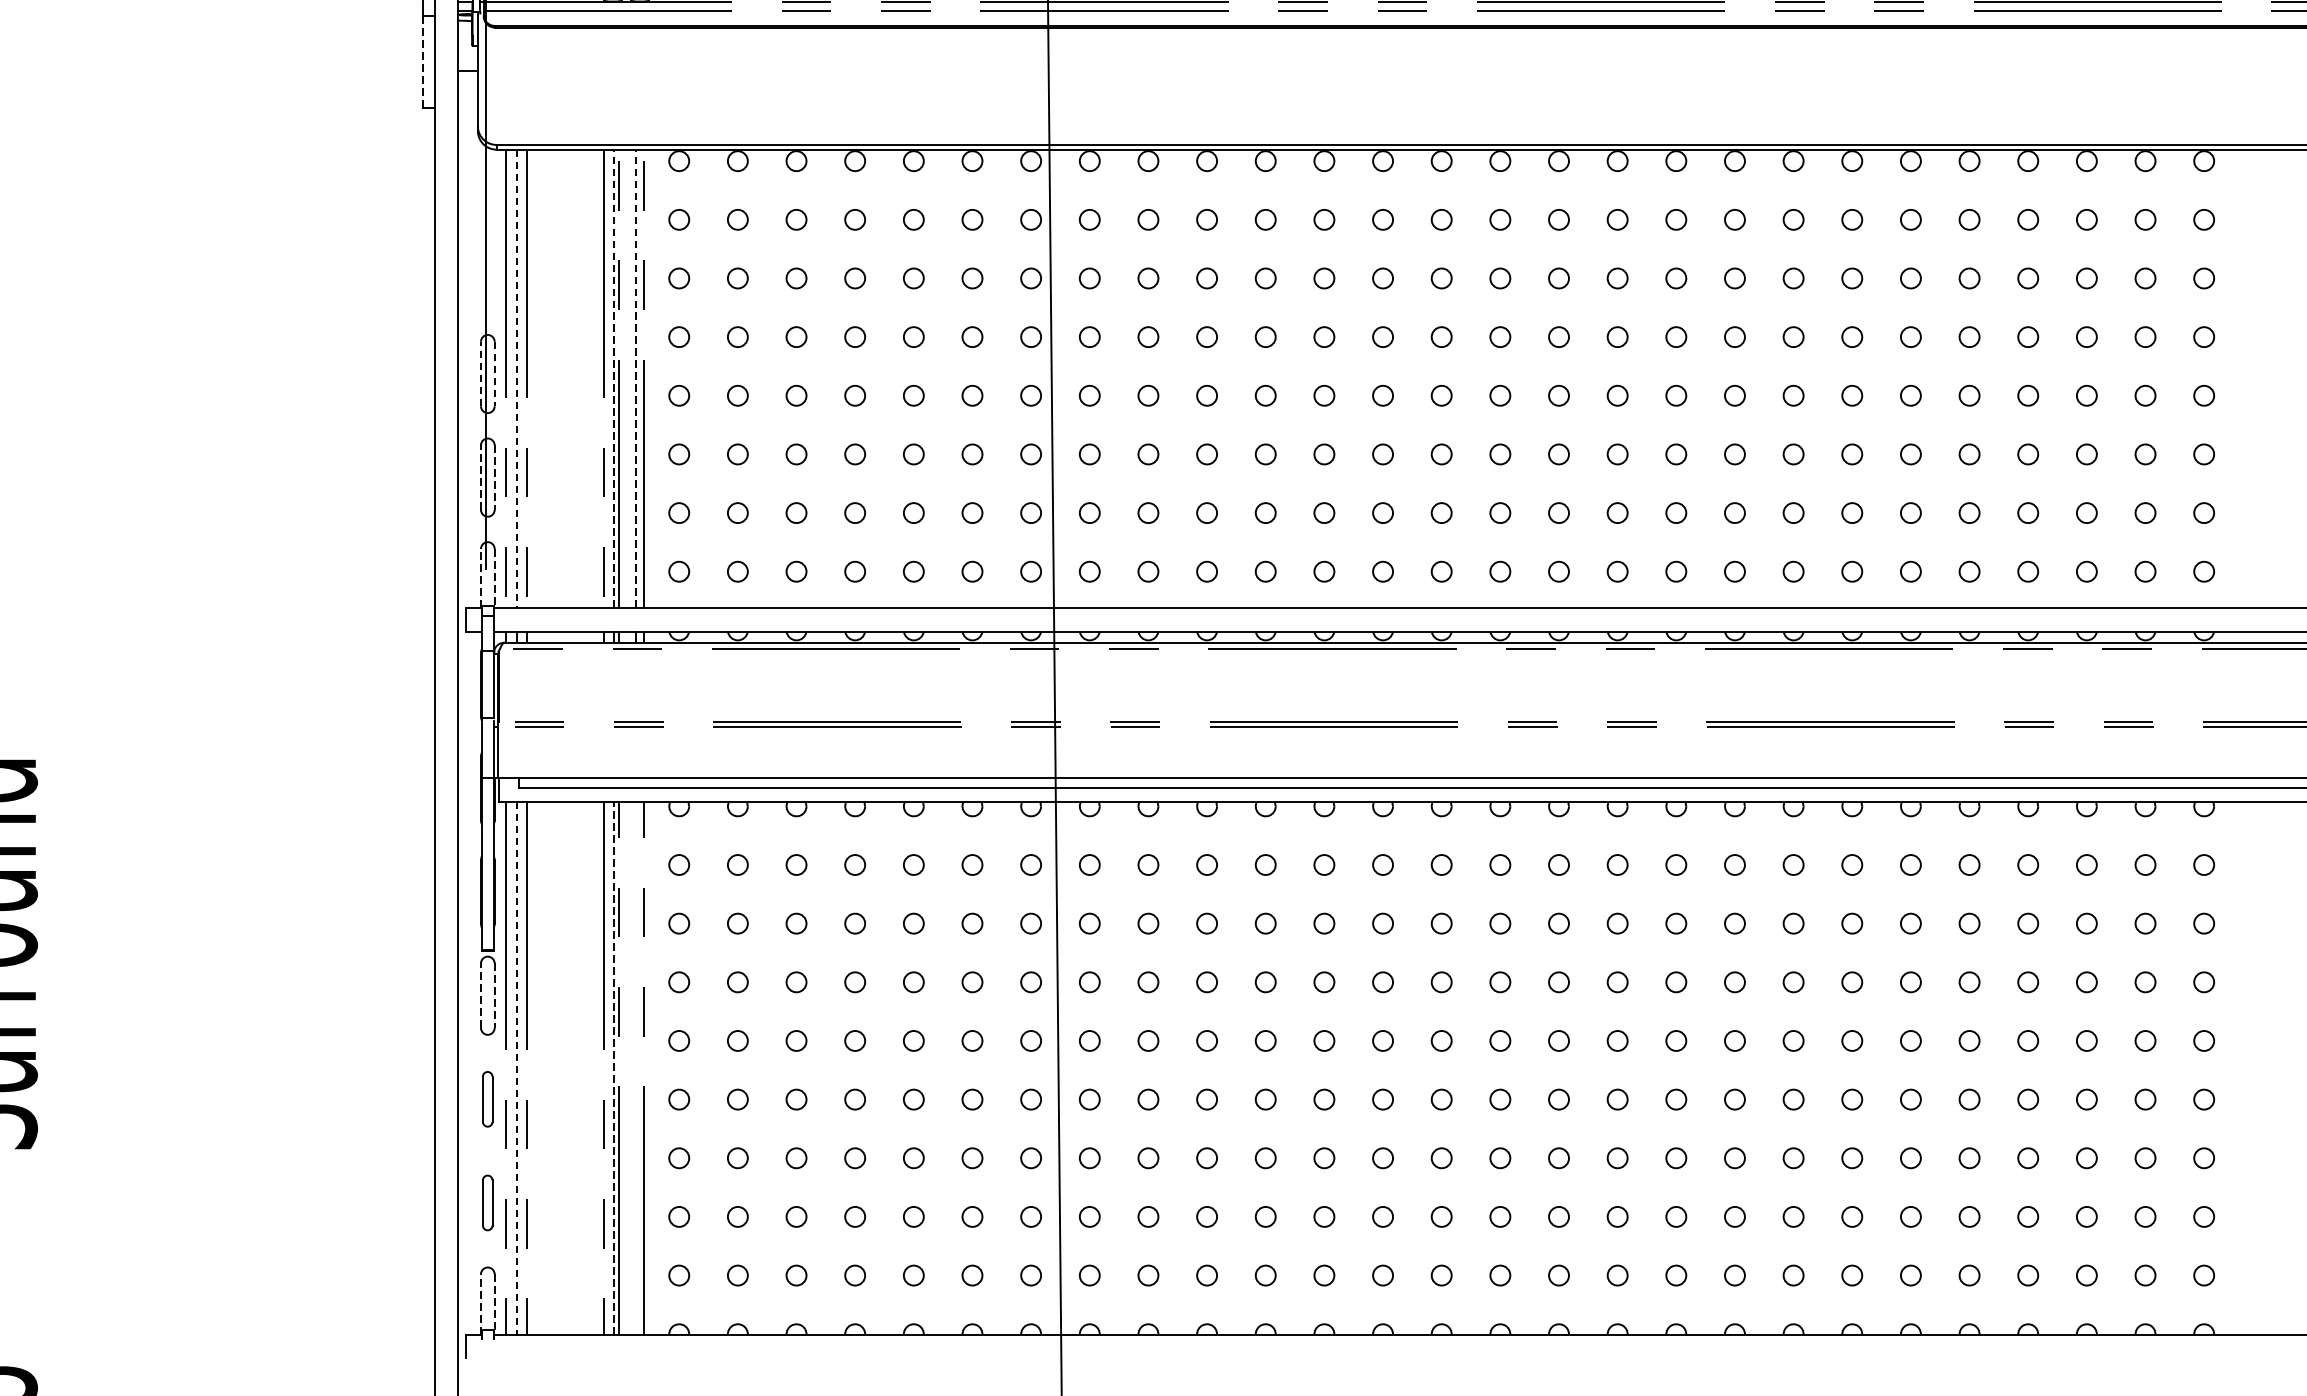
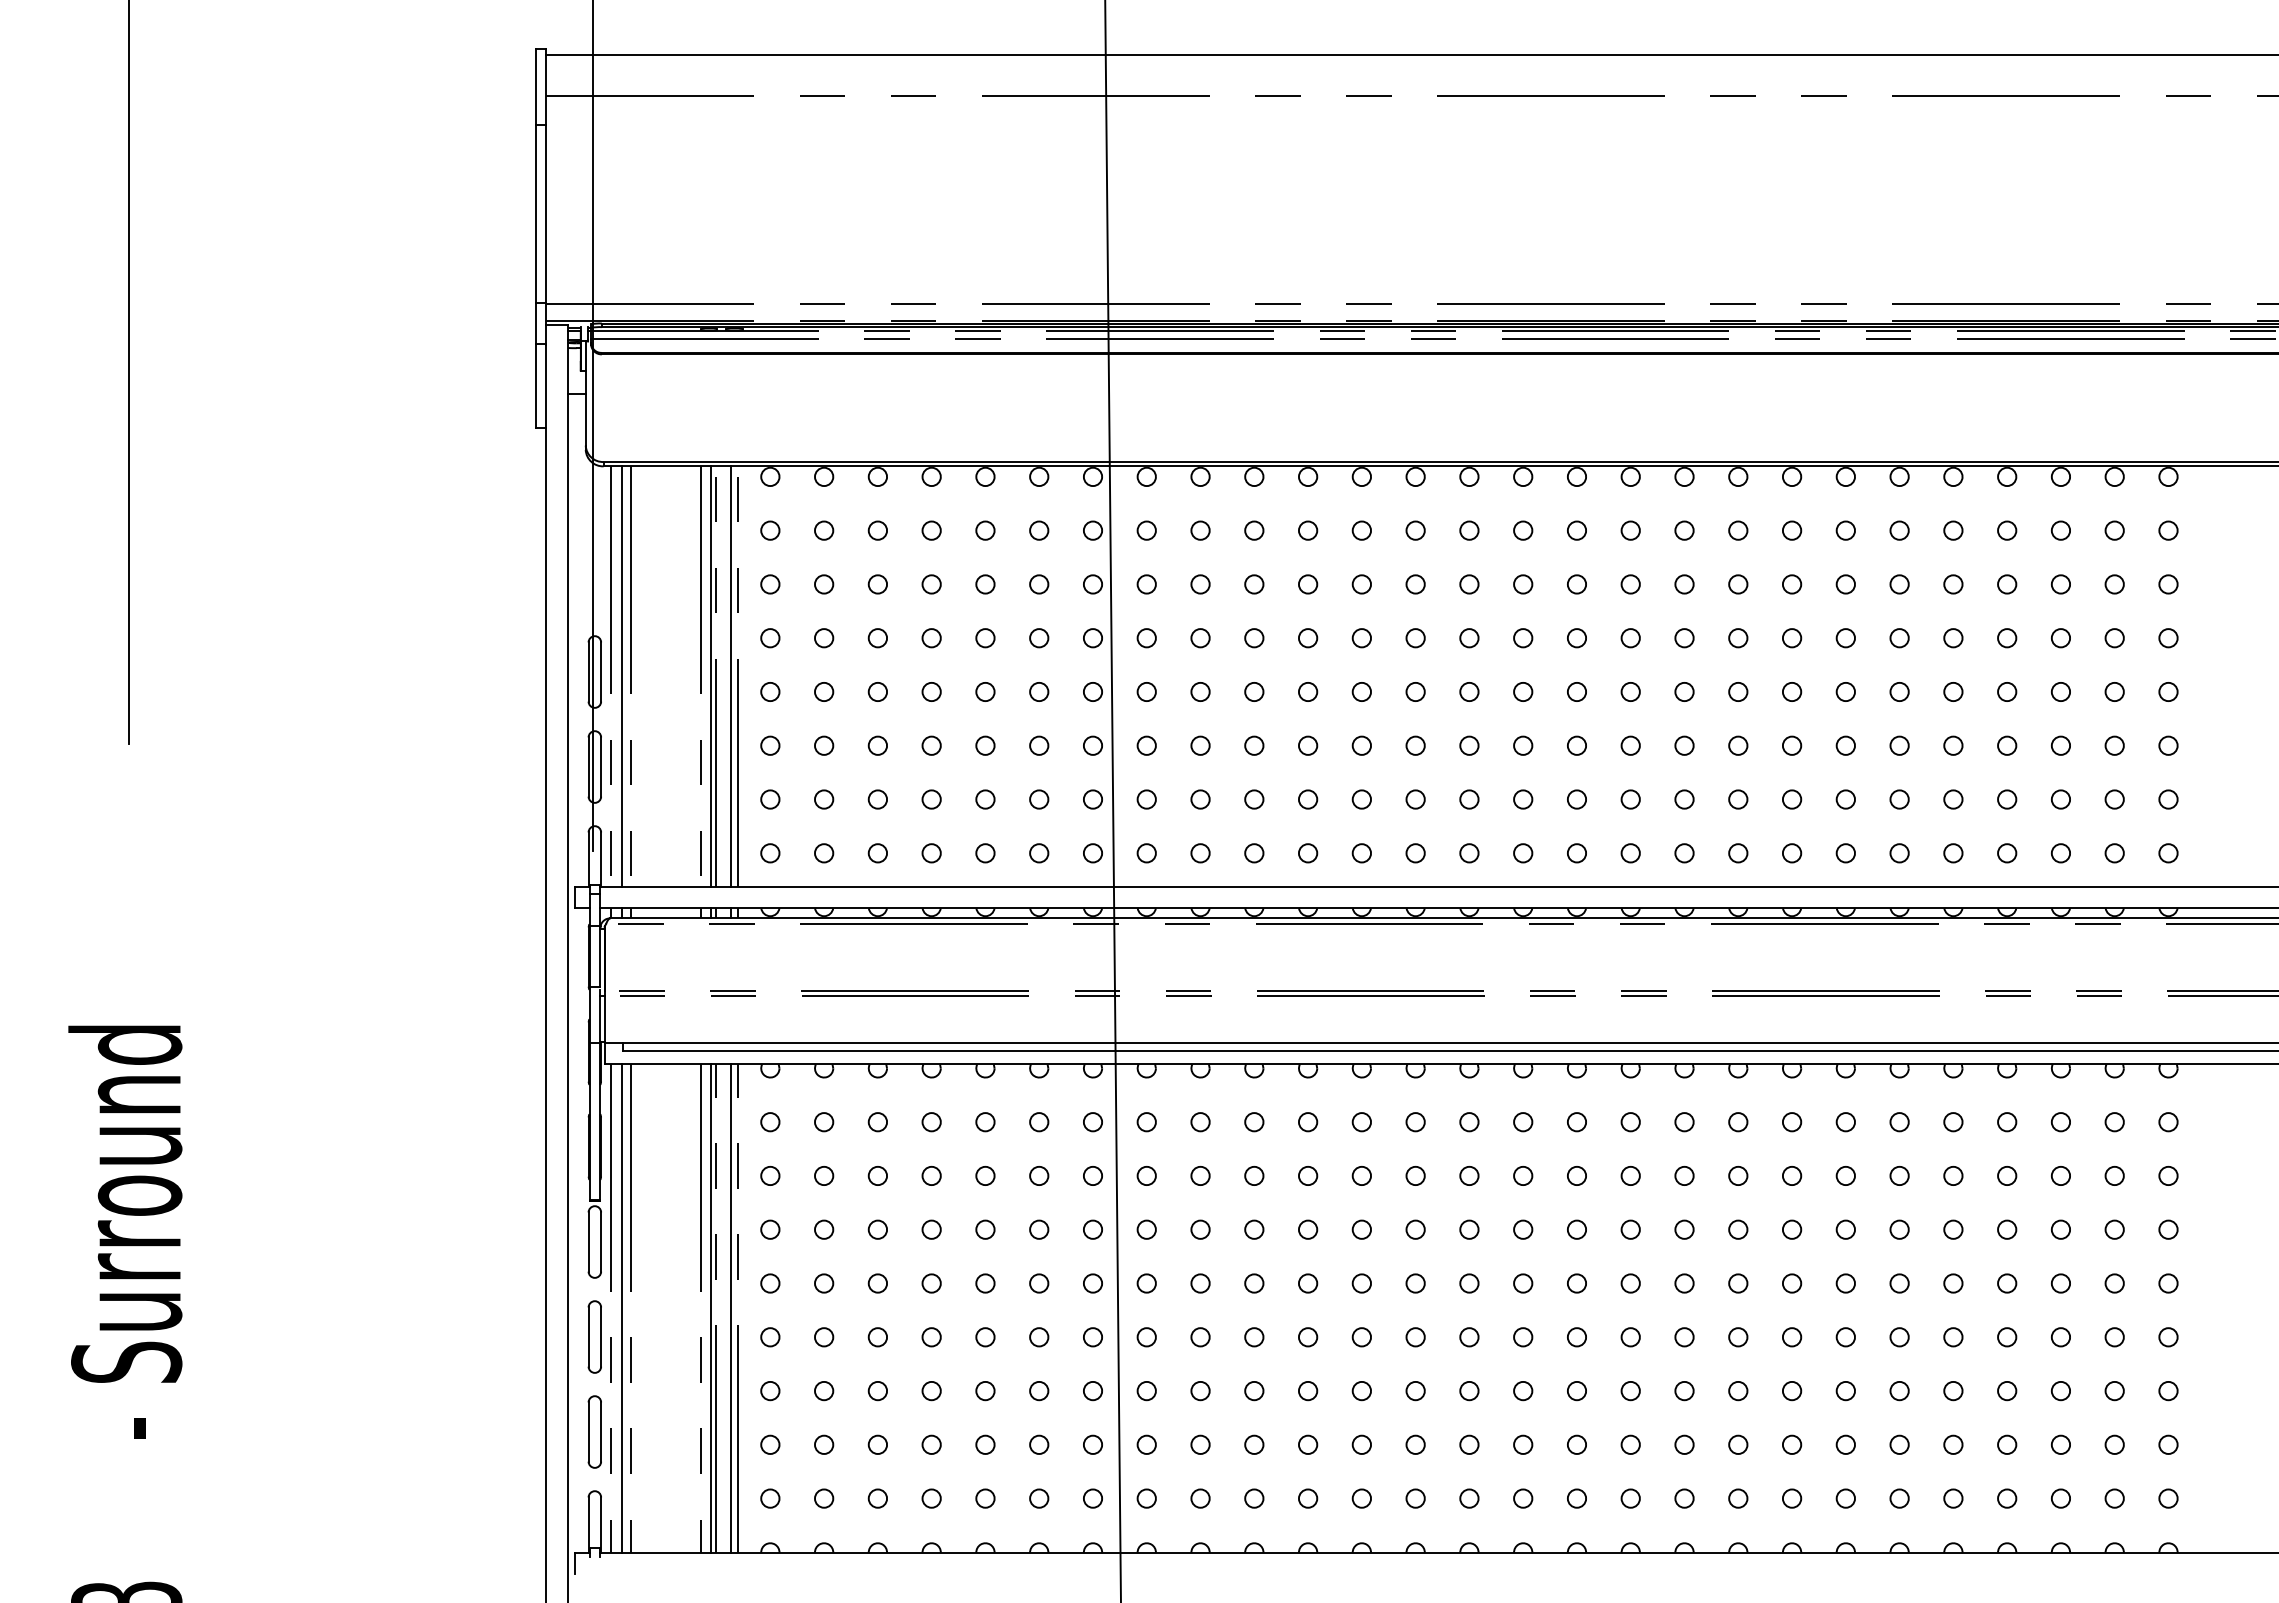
line: (423, 62) -> (535, 386), dashed -> solid
line: (480, 374) -> (588, 672), dashed -> solid
line: (495, 374) -> (601, 672), dashed -> solid
line: (516, 378) -> (621, 676), dashed -> solid
line: (613, 378) -> (710, 676), dashed -> solid
line: (636, 378) -> (731, 676), dashed -> solid
line: (480, 478) -> (588, 767), dashed -> solid
line: (495, 478) -> (601, 767), dashed -> solid
line: (480, 578) -> (588, 859), dashed -> solid
line: (495, 579) -> (601, 860), dashed -> solid
line: (480, 996) -> (588, 1242), dashed -> solid
line: (495, 996) -> (601, 1242), dashed -> solid
line: (613, 1068) -> (710, 1308), dashed -> solid
line: (636, 1068) -> (731, 1308), added
line: (516, 1069) -> (621, 1309), dashed -> solid
part: (487, 1098) -> (594, 1336), size x1.43
part: (487, 1202) -> (594, 1431), size x1.43
line: (480, 1304) -> (588, 1525), dashed -> solid
line: (495, 1304) -> (601, 1525), dashed -> solid

